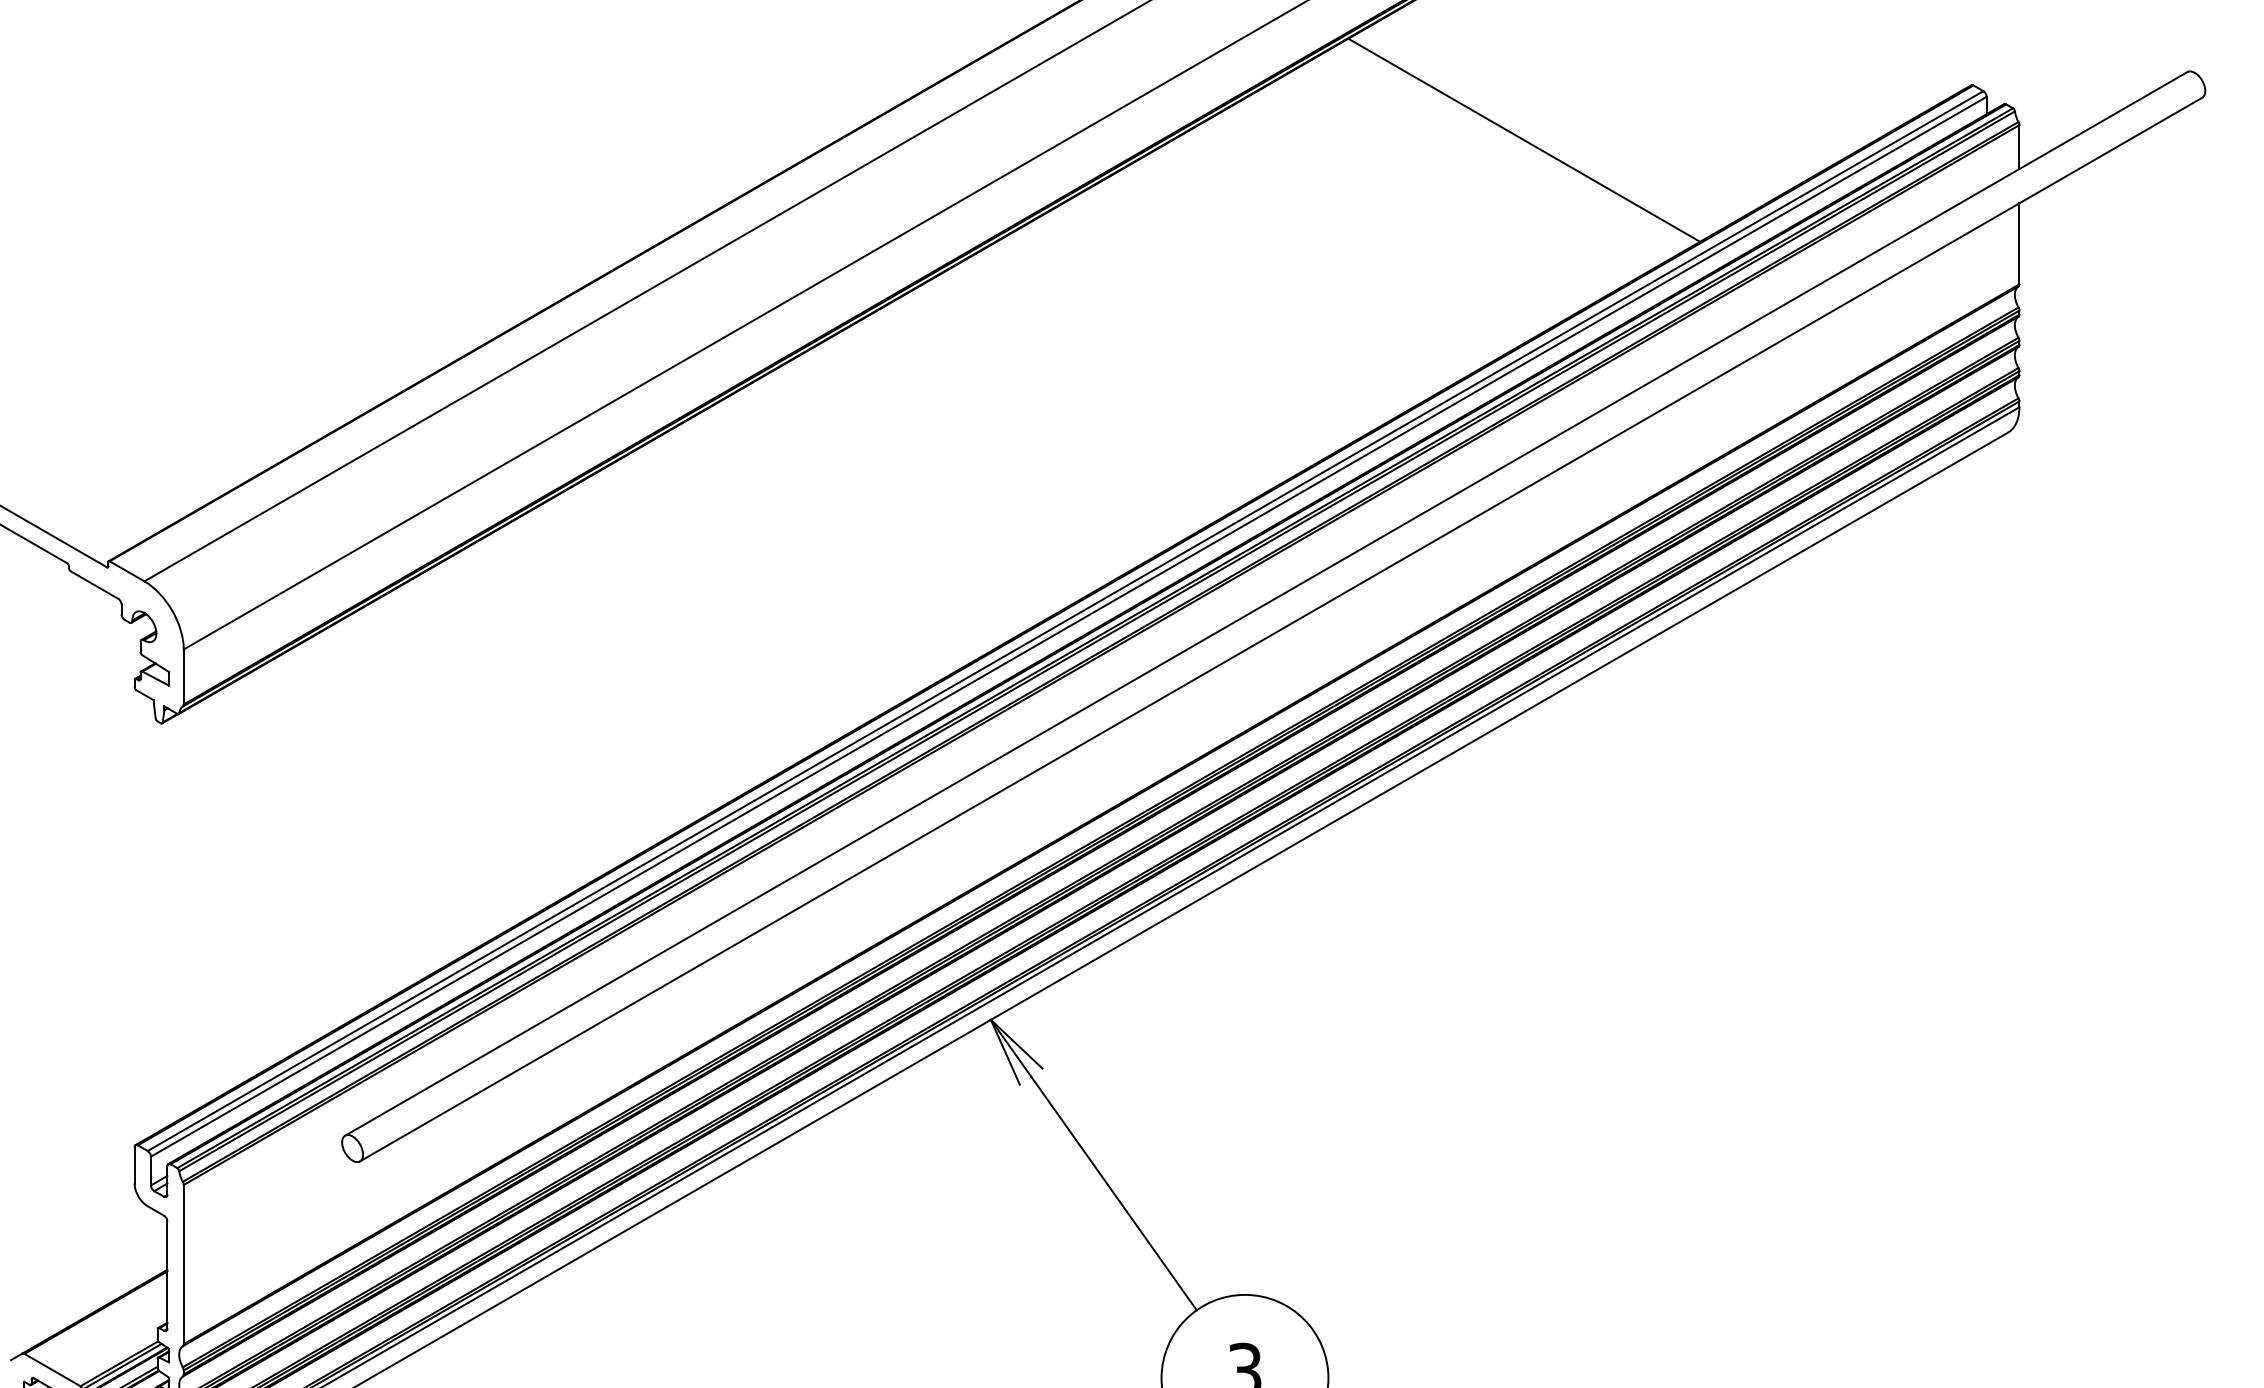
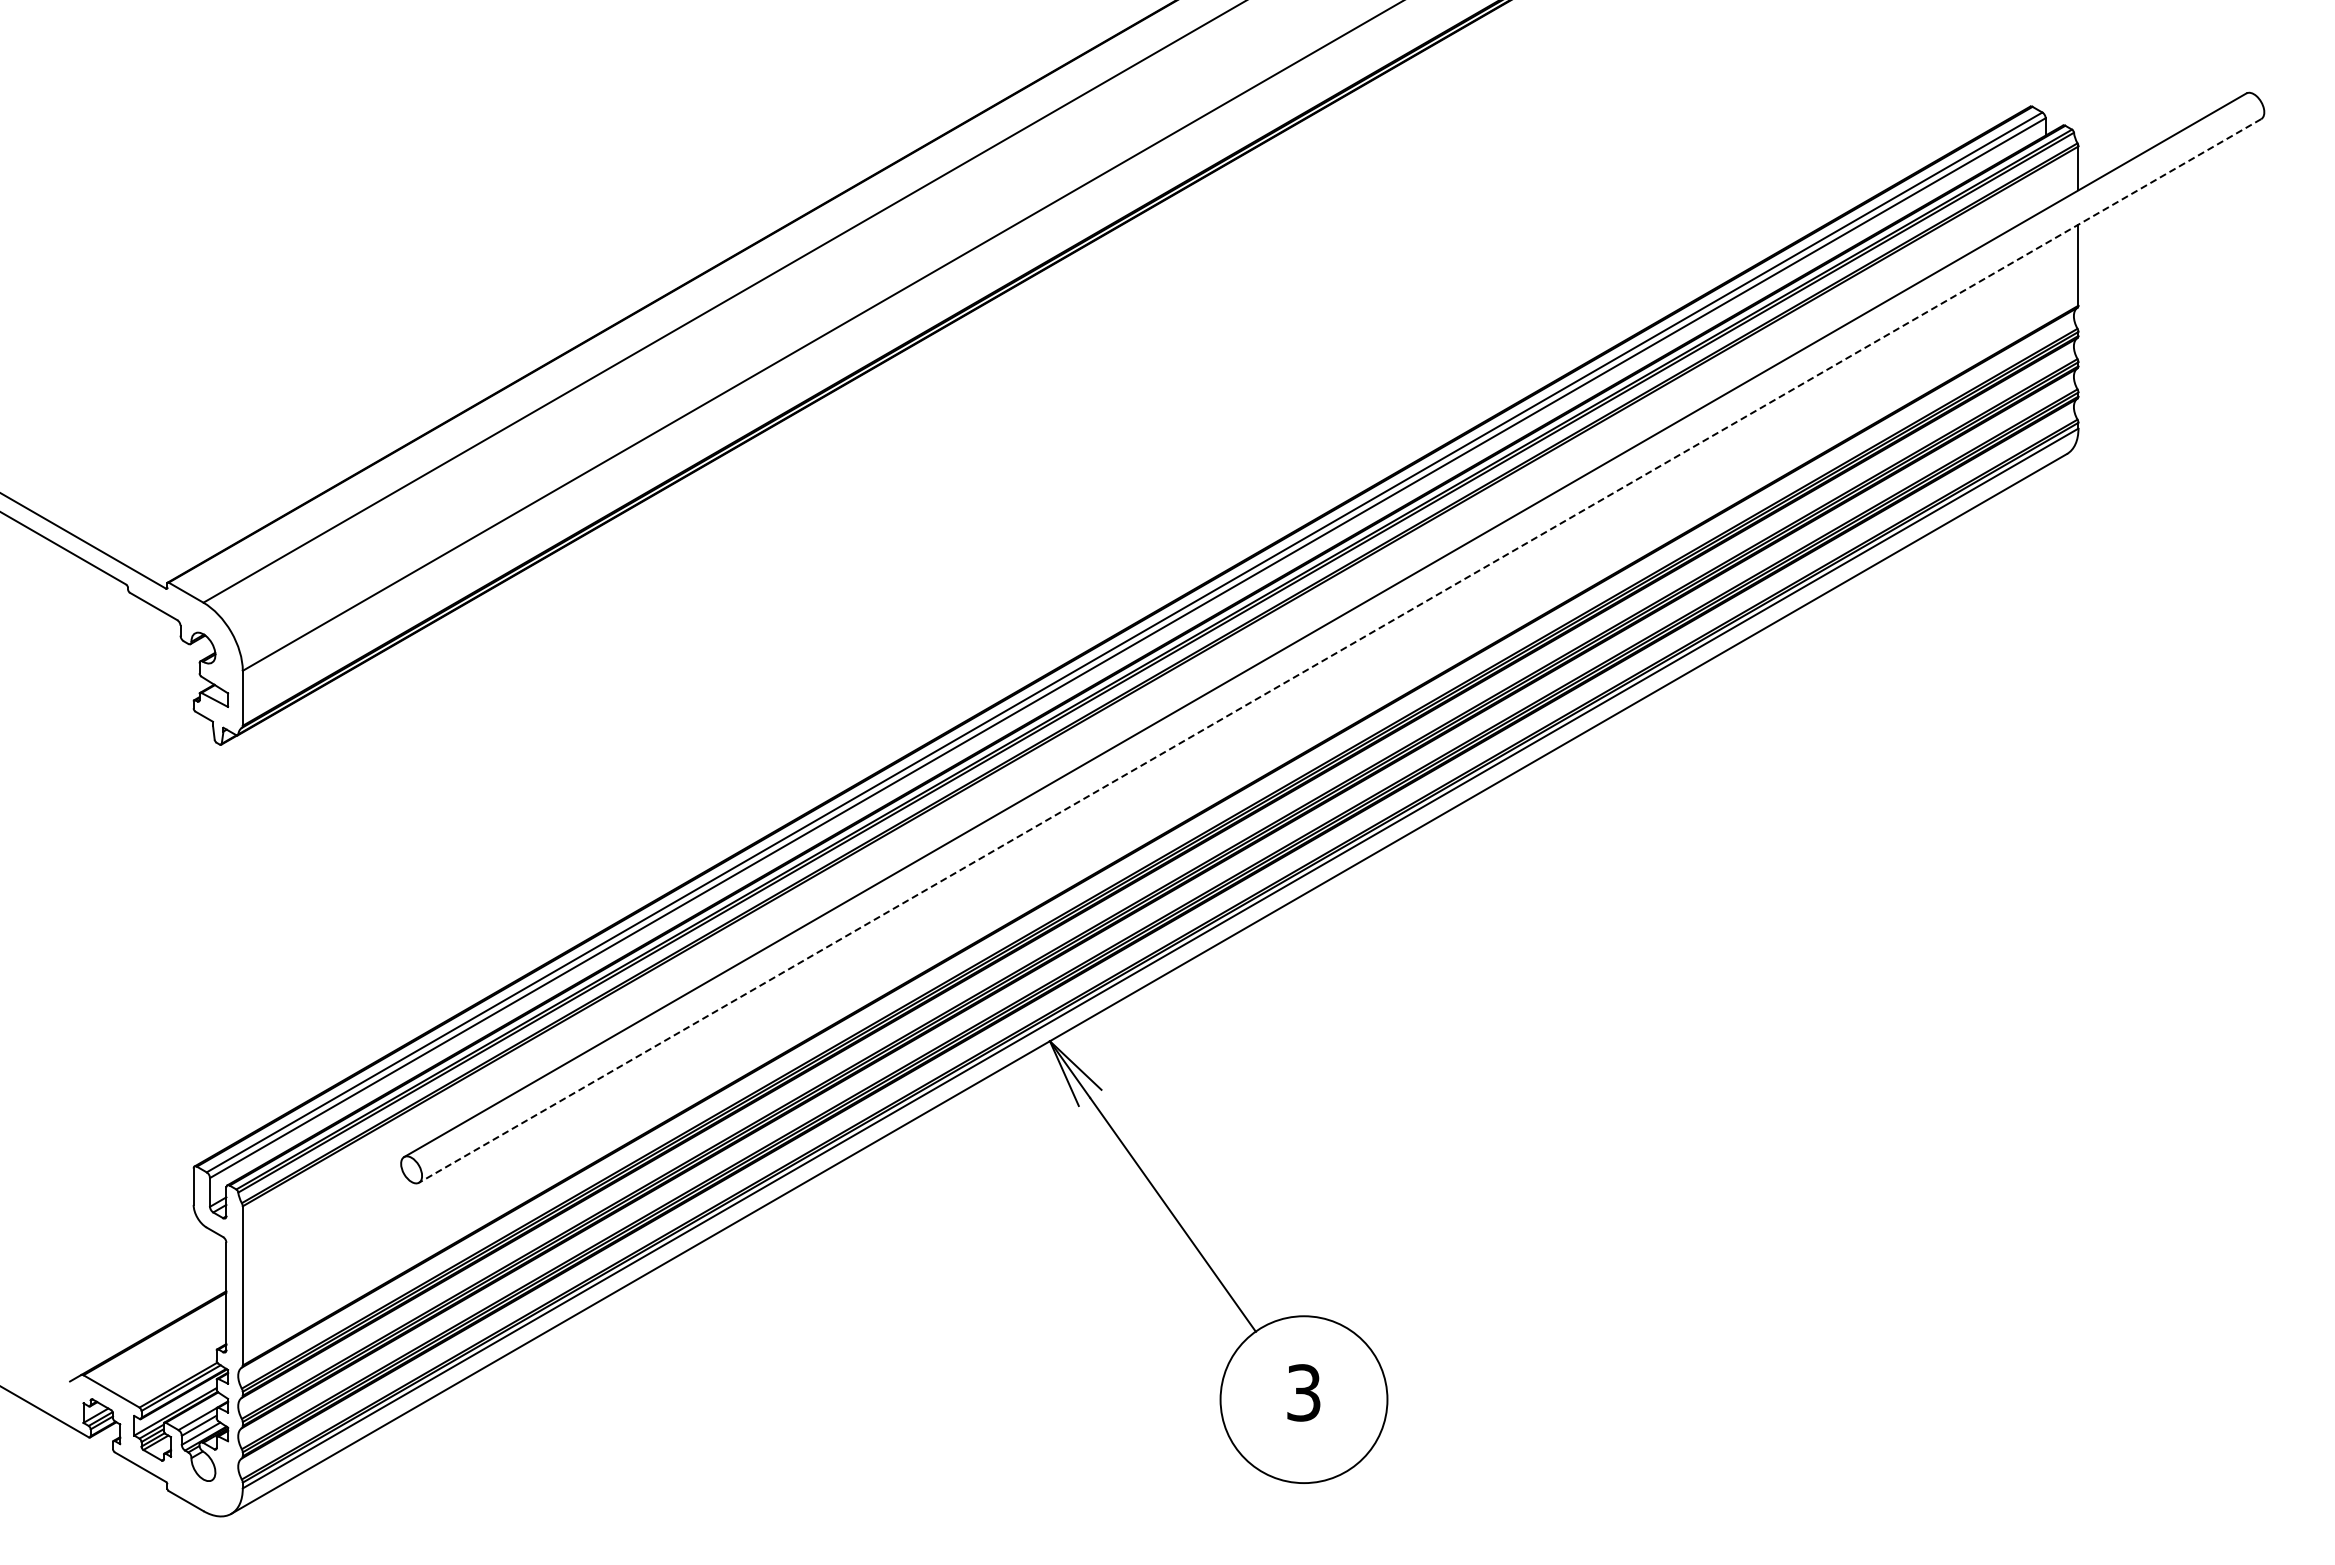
line: (1524, 140) -> (1583, 161), removed
line: (1281, 629) -> (1340, 650), solid -> dashed

